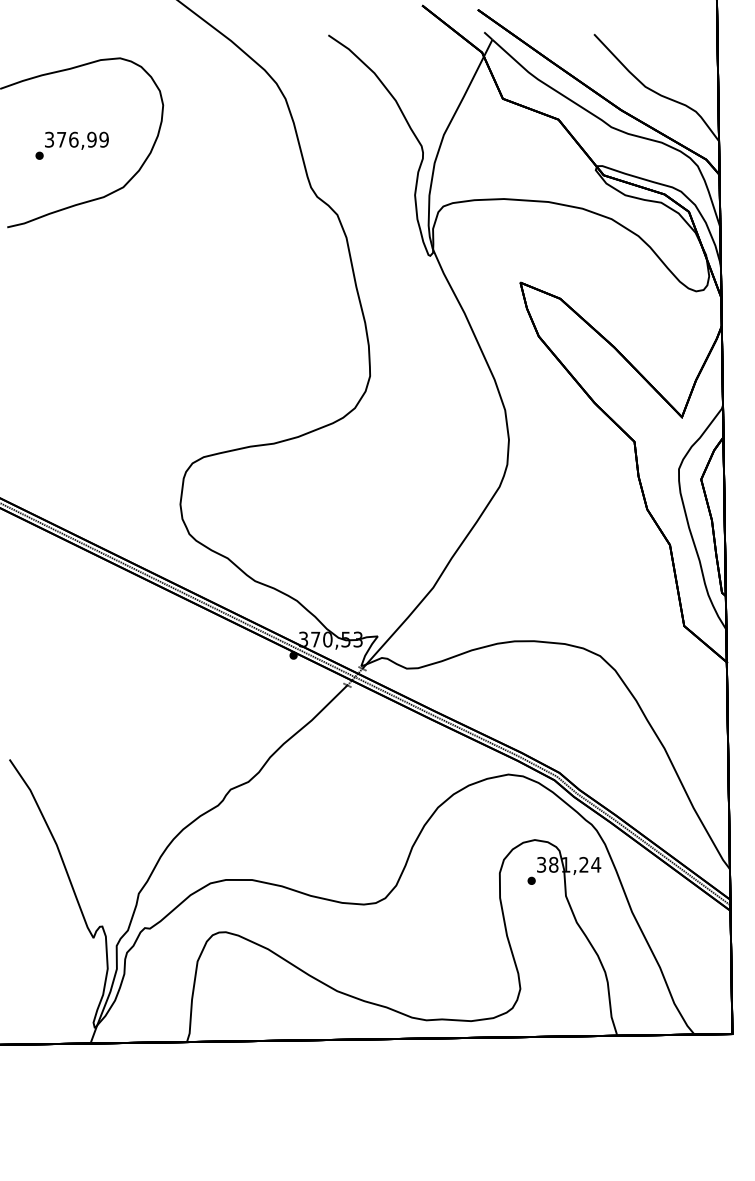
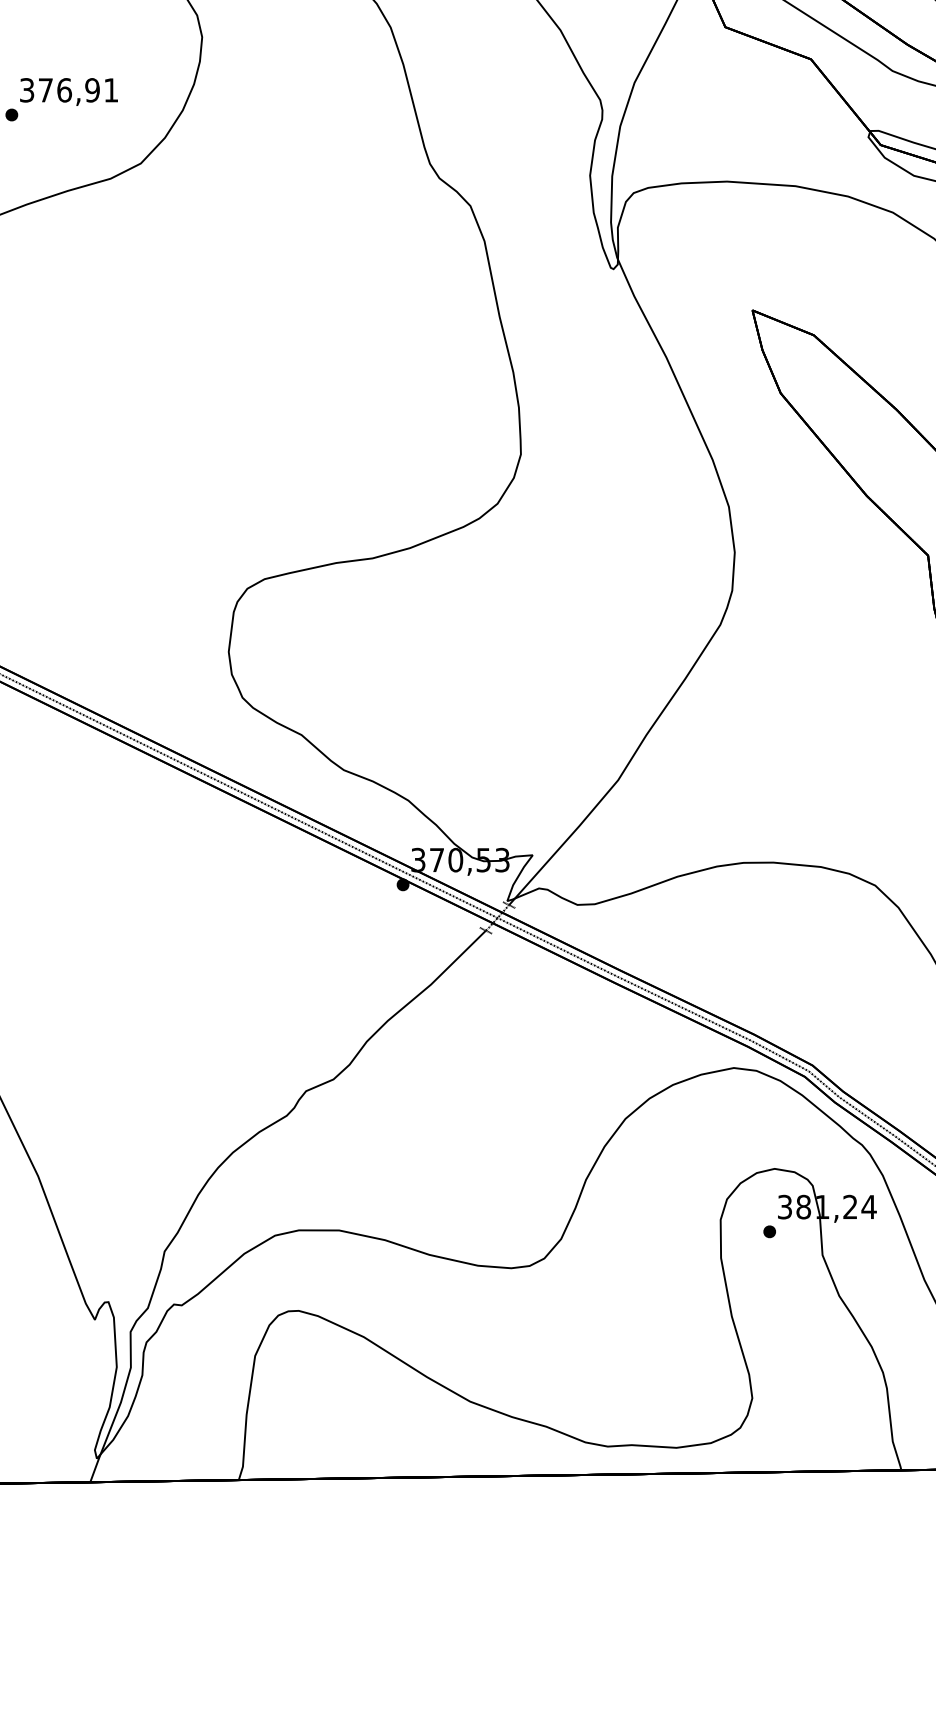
text: (103, 139) -> (110, 89), 376,99 -> 376,91

